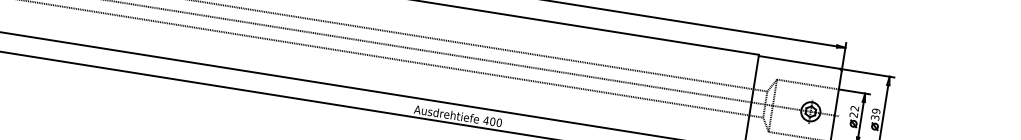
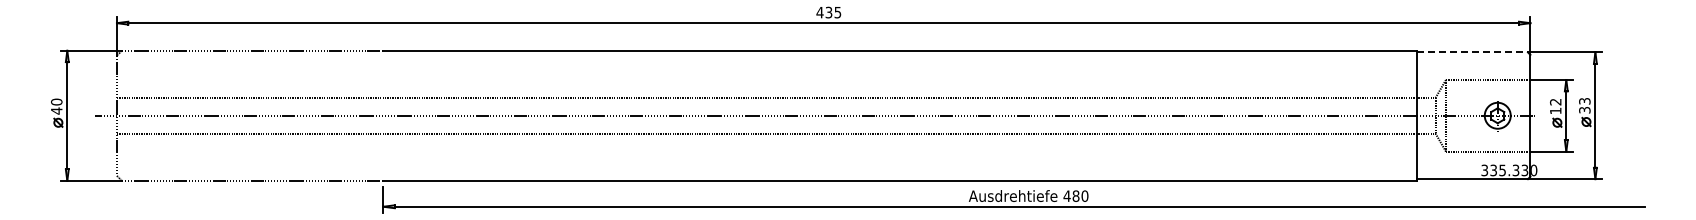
line: (799, 62) -> (1472, 52), solid -> dashed
text: (876, 110) -> (1584, 100), 39 -> 33
text: (853, 114) -> (1555, 110), 22 -> 12
text: (492, 121) -> (1075, 195), 400 -> 480

